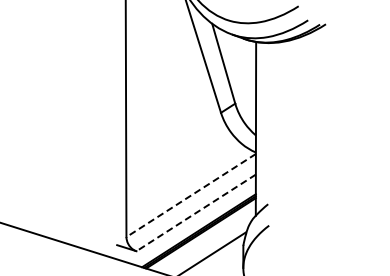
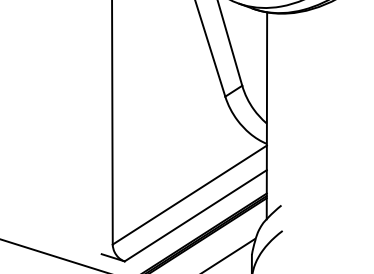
line: (191, 195) -> (190, 195), dashed -> solid
line: (196, 212) -> (196, 215), dashed -> solid

